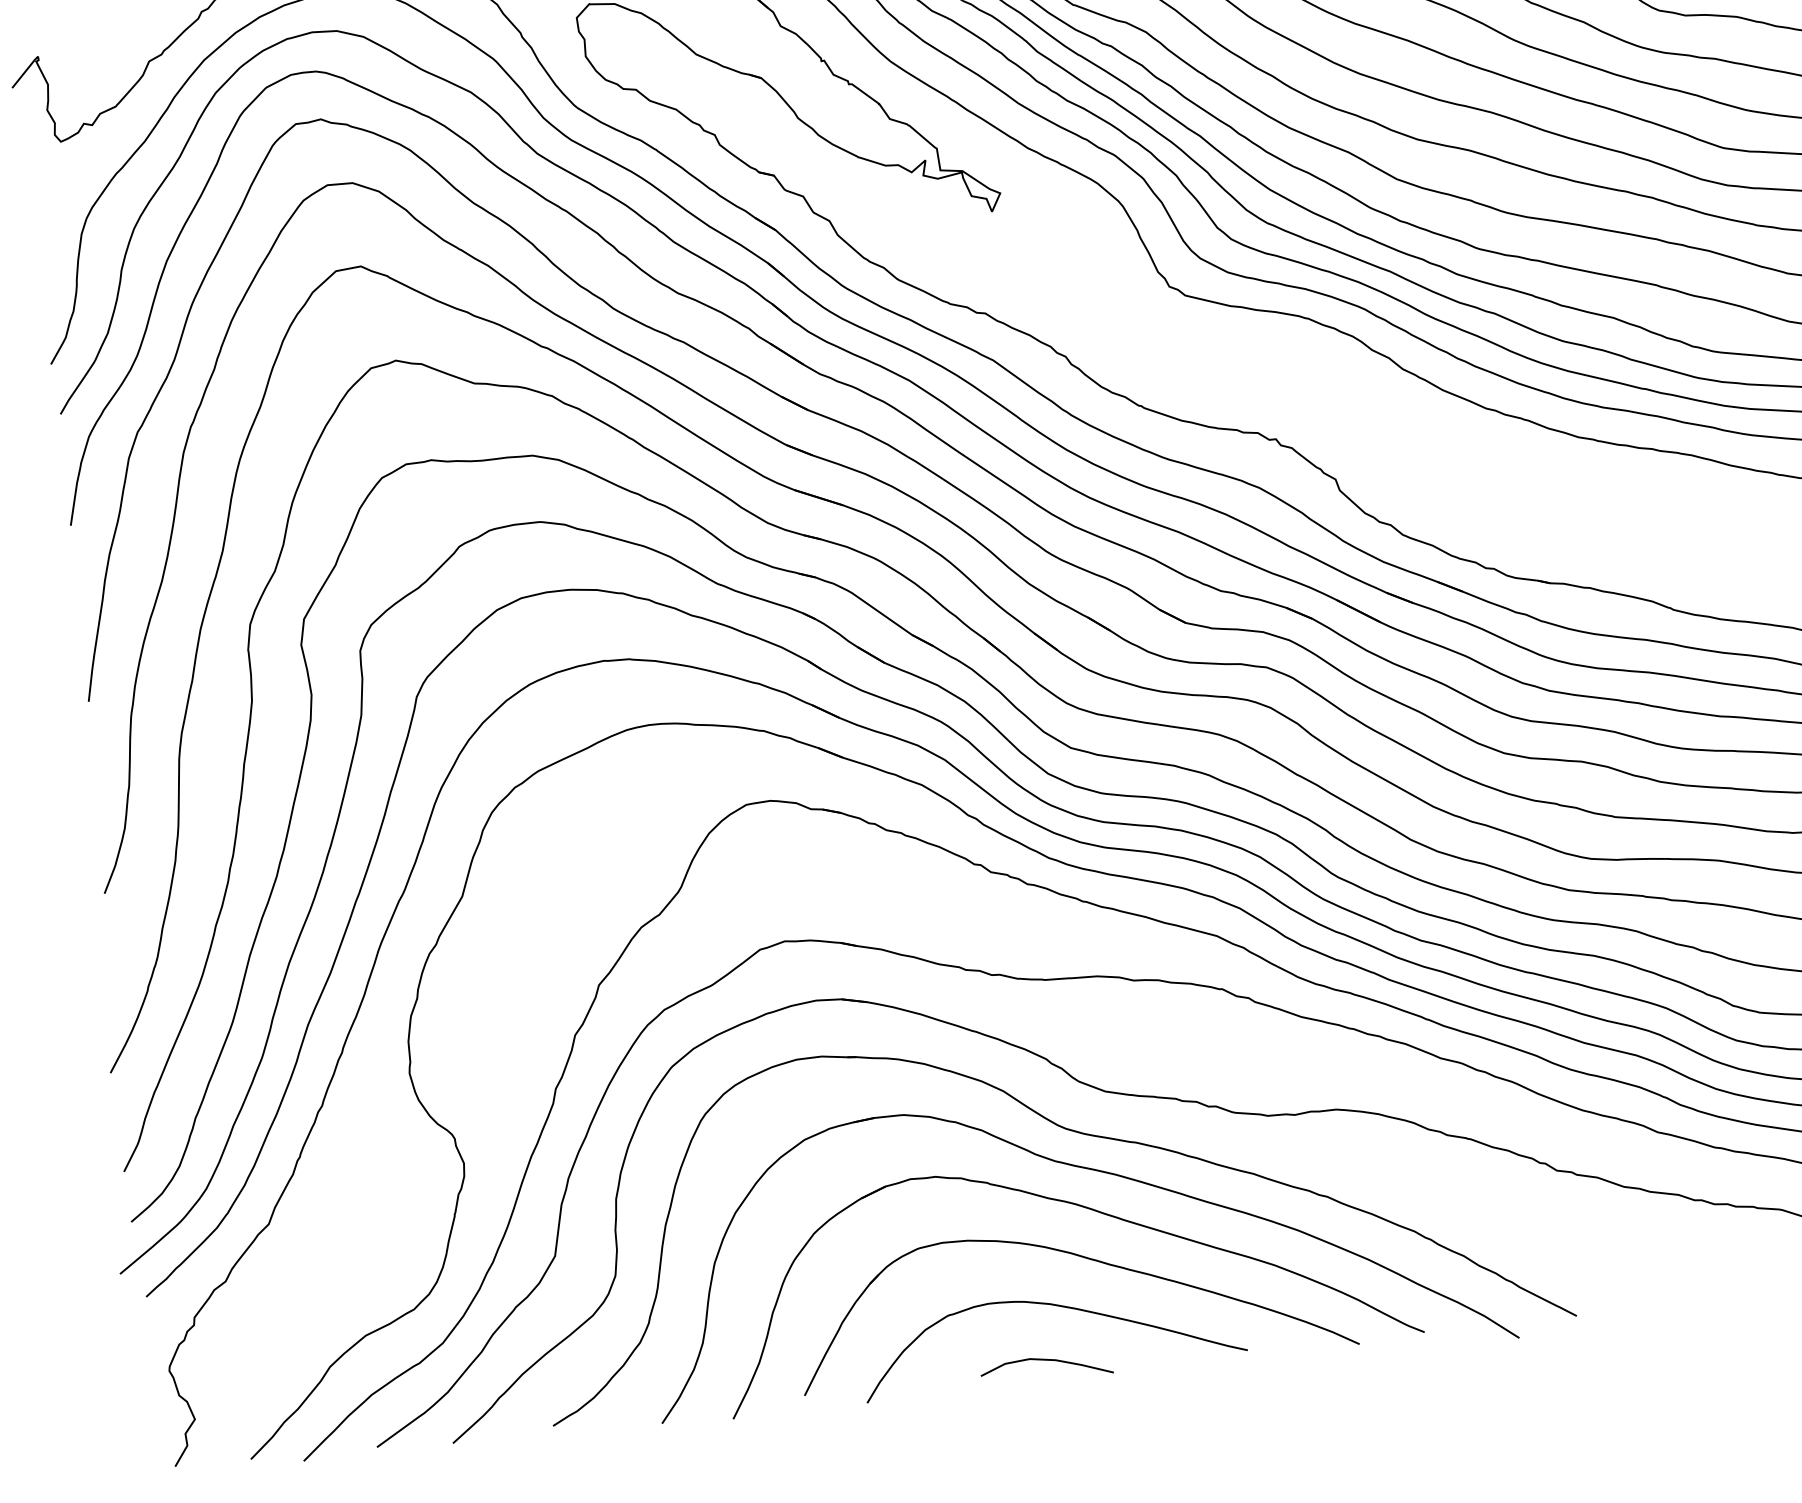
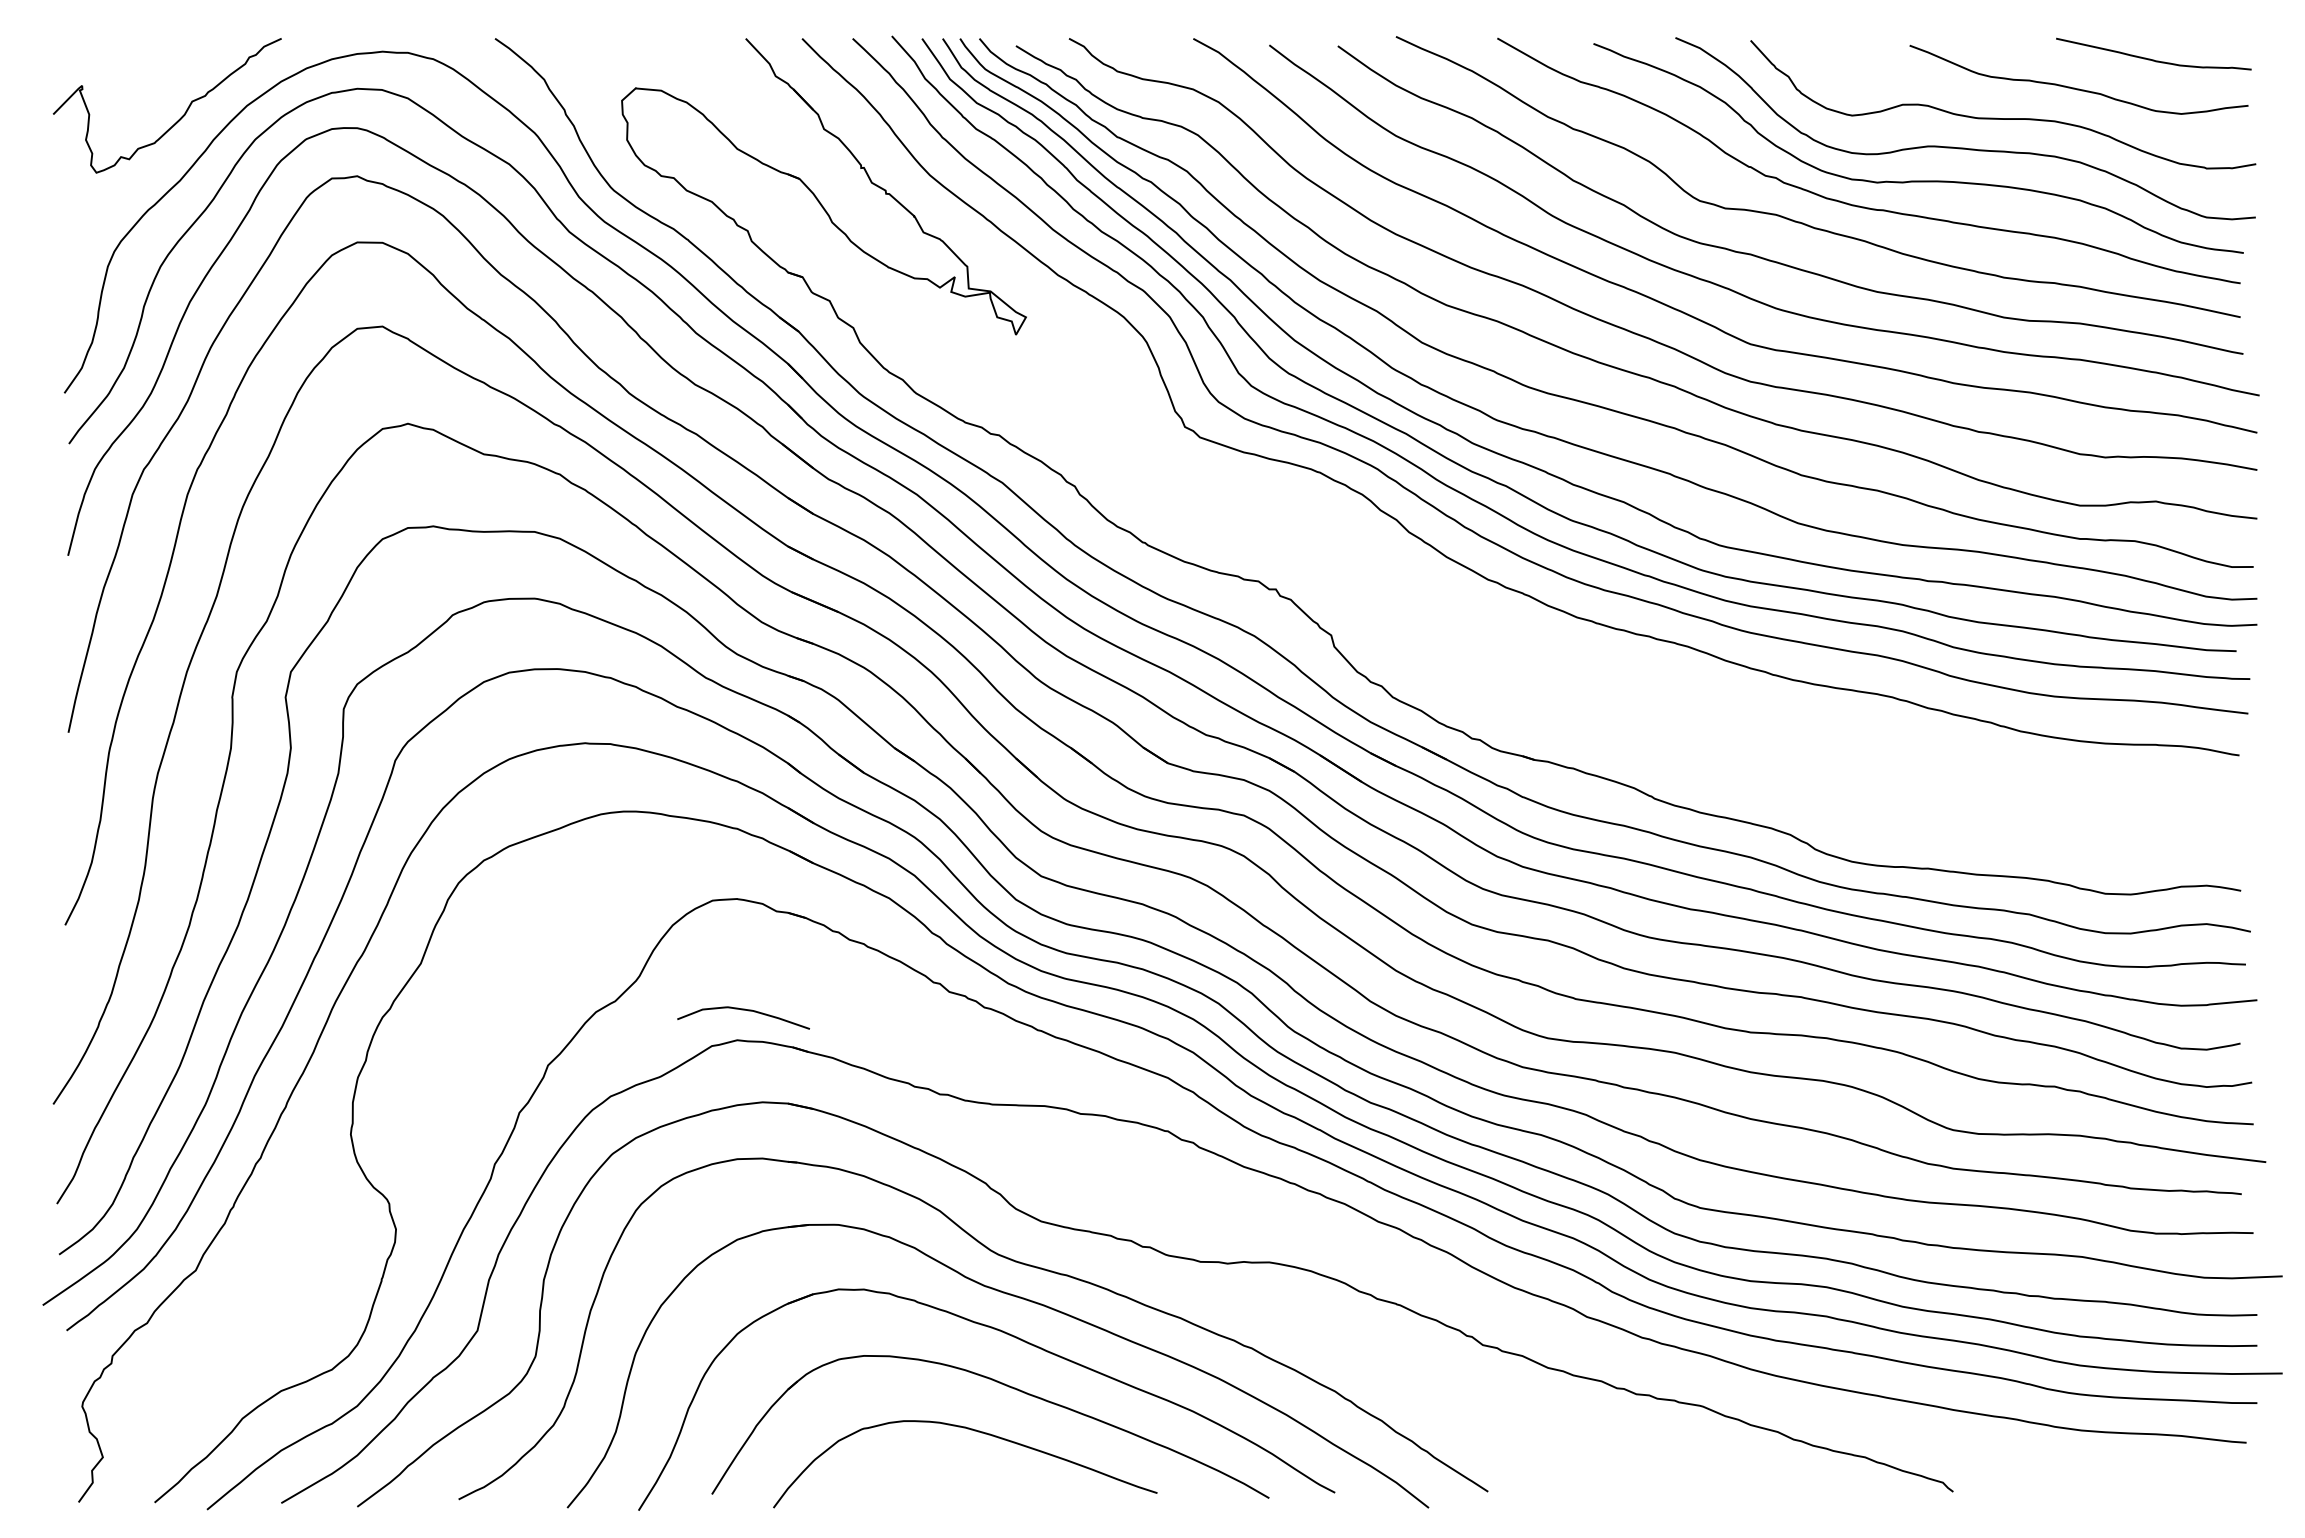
curve: (1045, 1360) -> (743, 1010), moved

